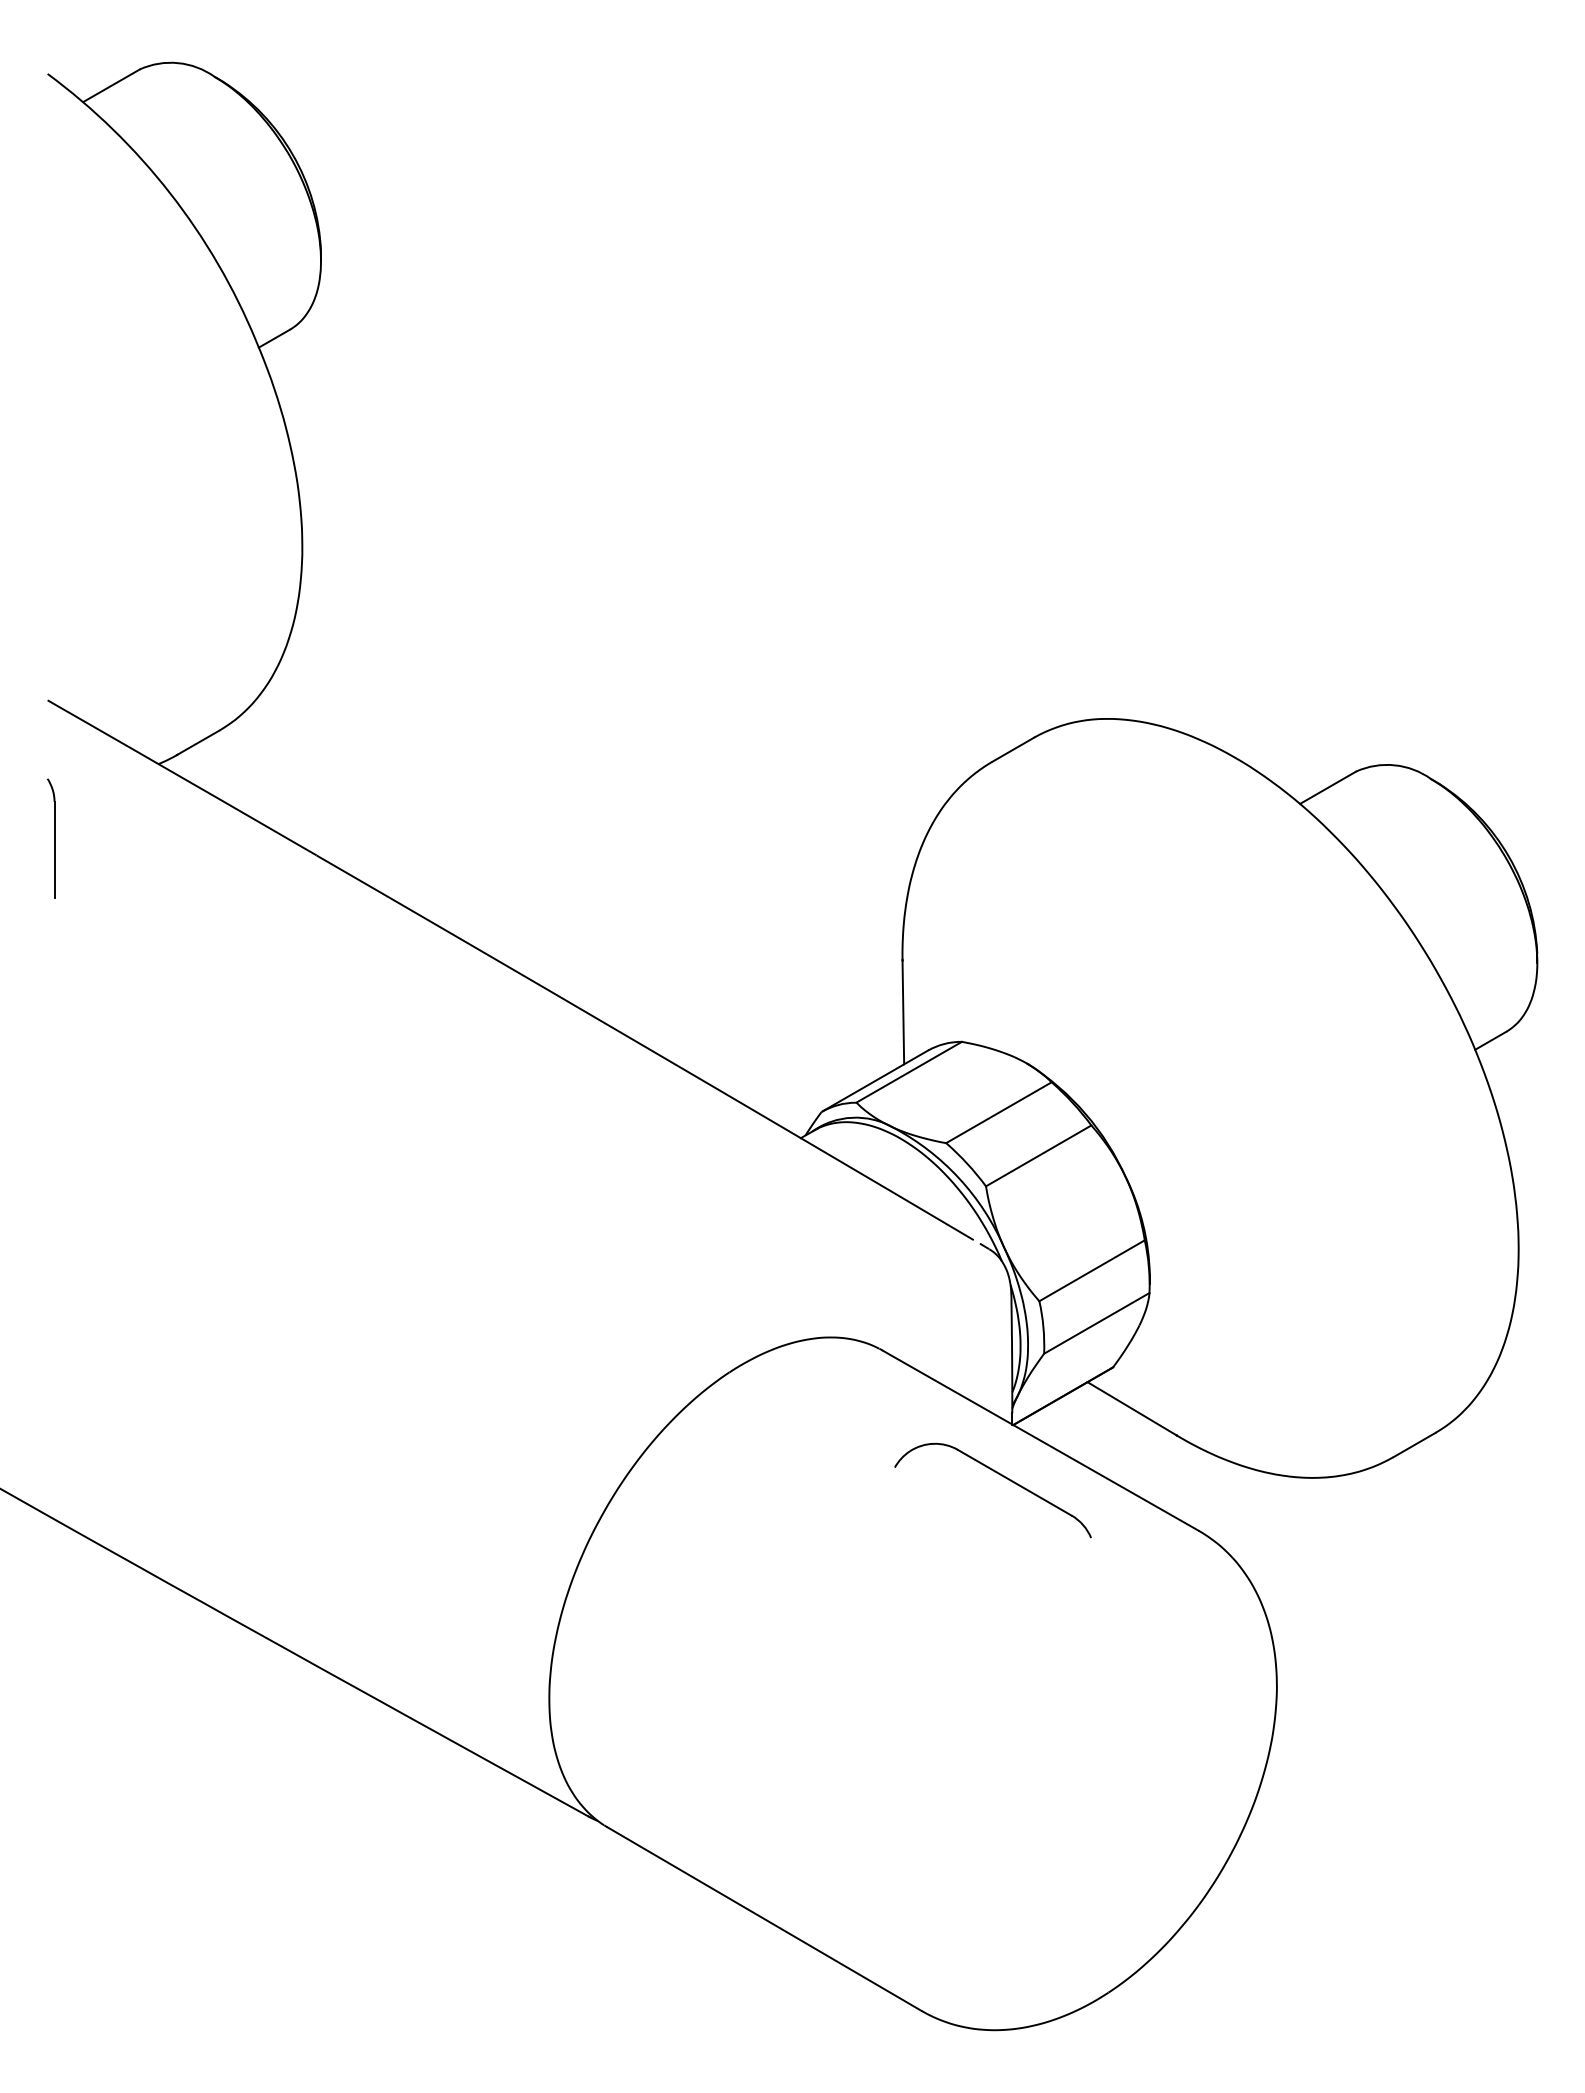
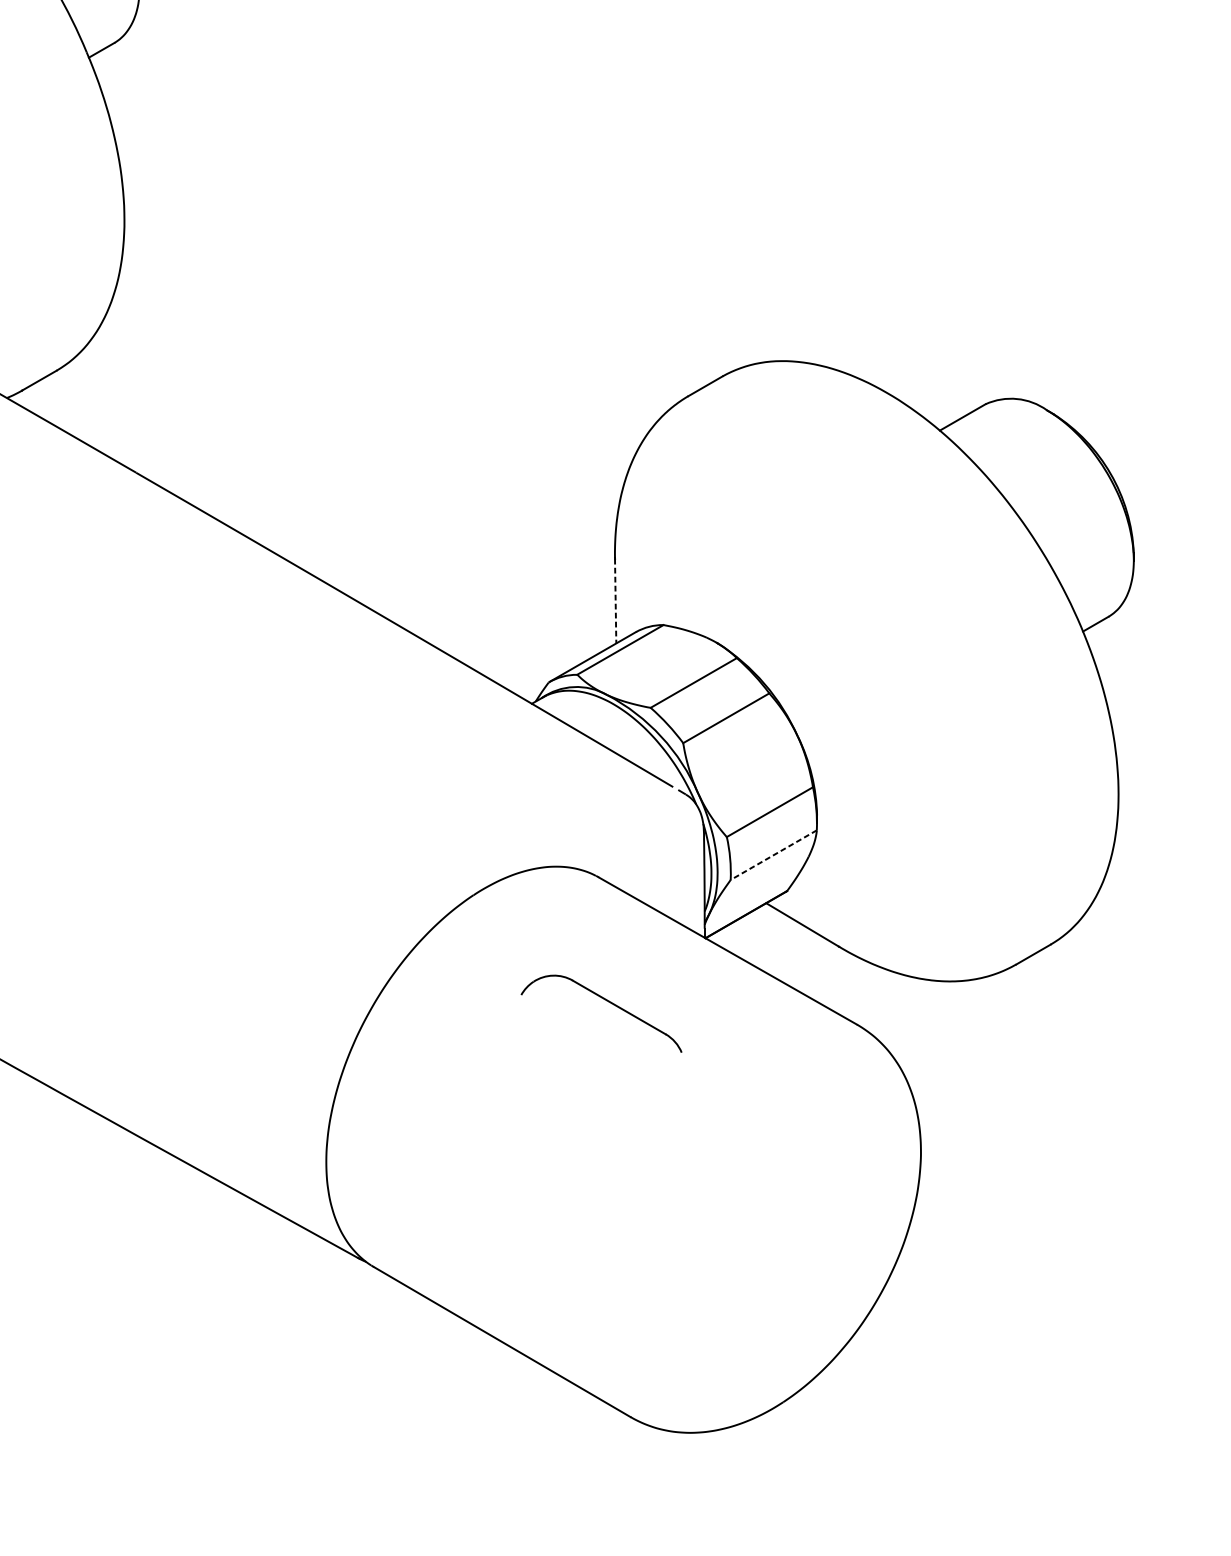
line: (903, 1012) -> (615, 601), solid -> dashed
line: (1096, 1323) -> (773, 855), solid -> dashed
part: (1001, 1476) -> (608, 1002), moved

